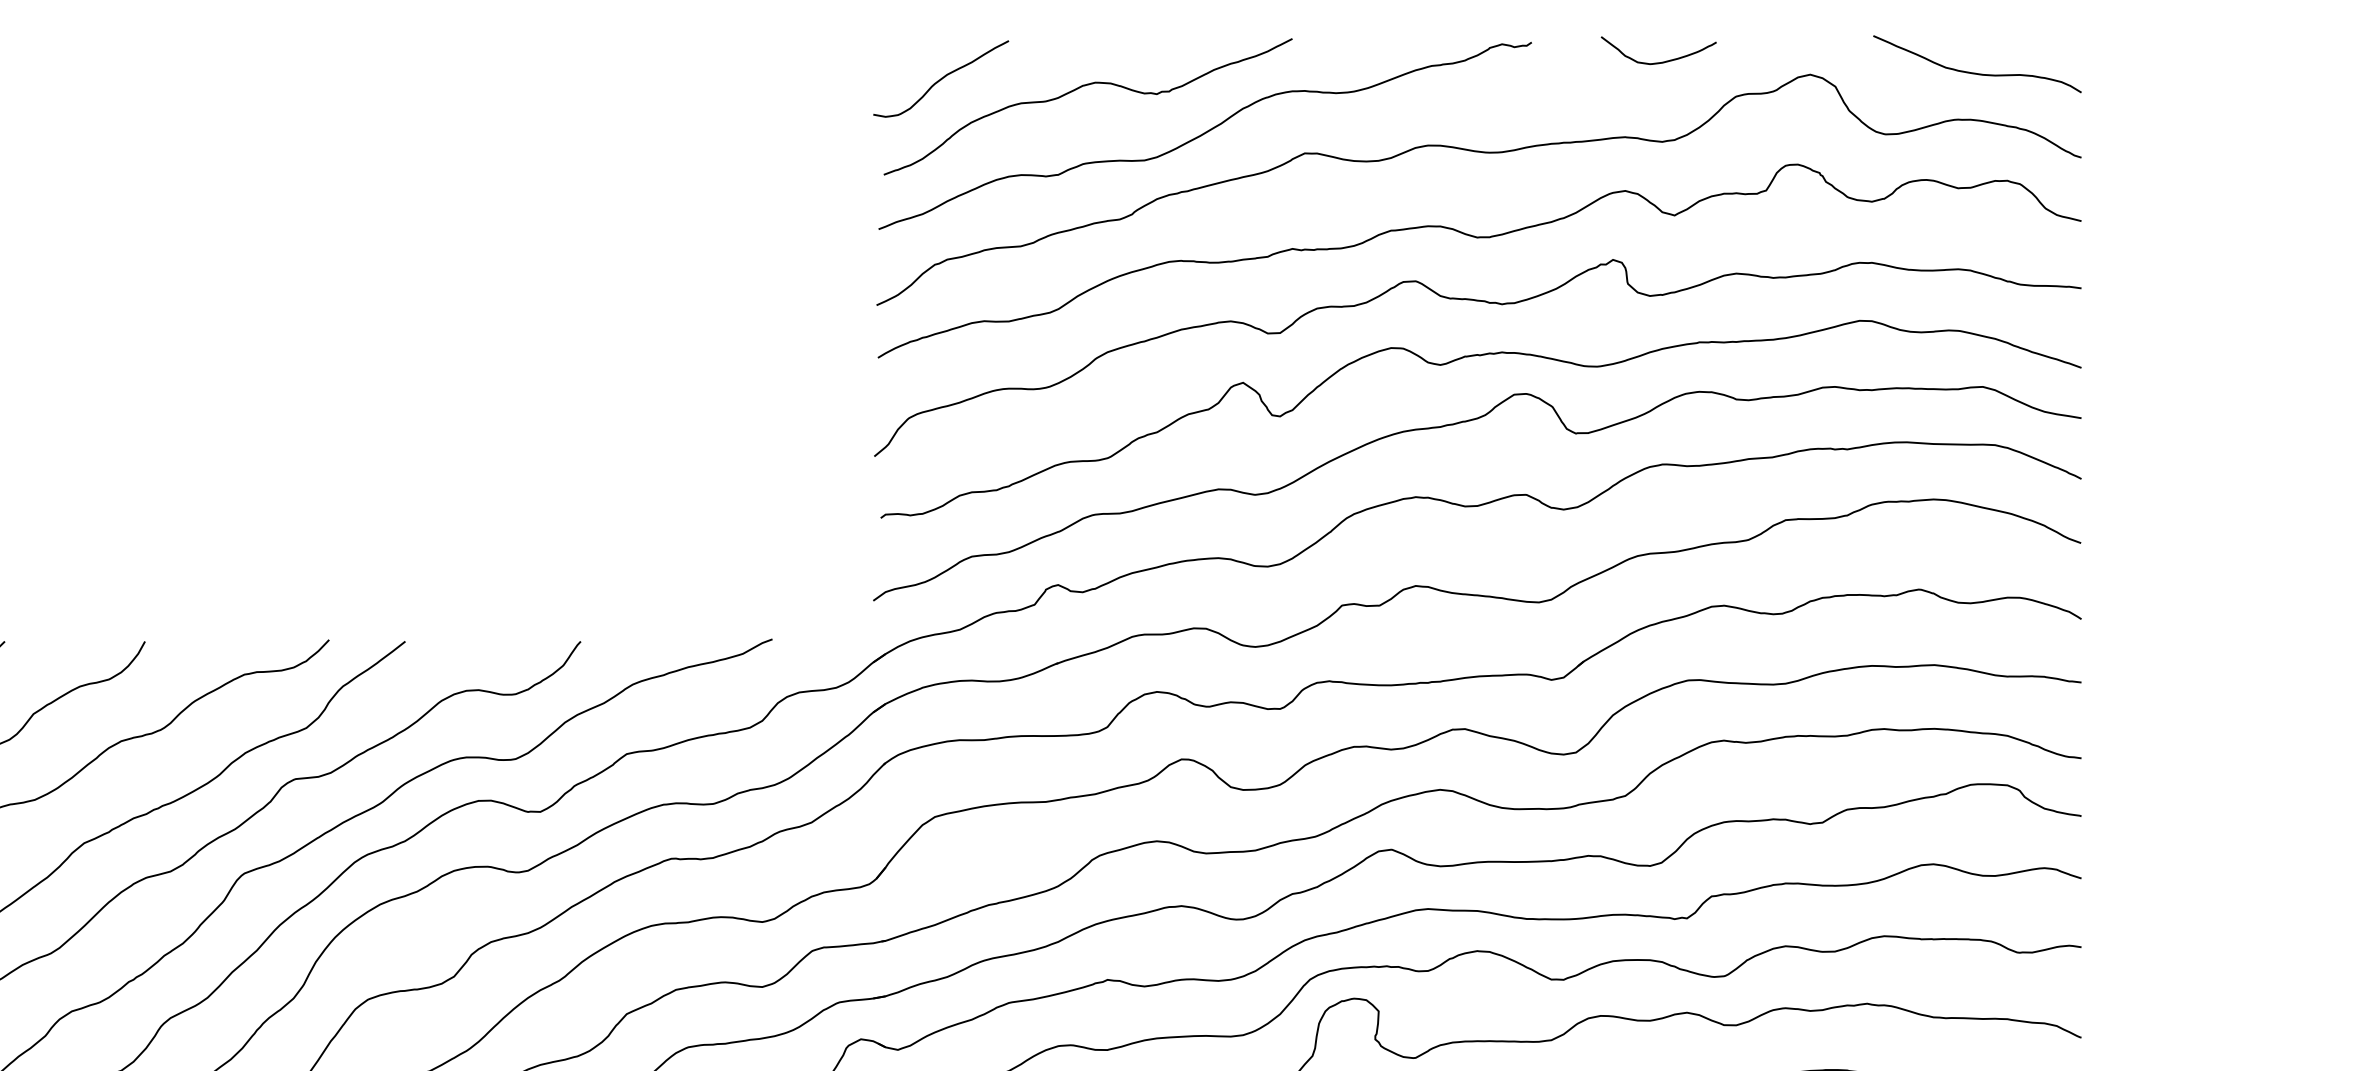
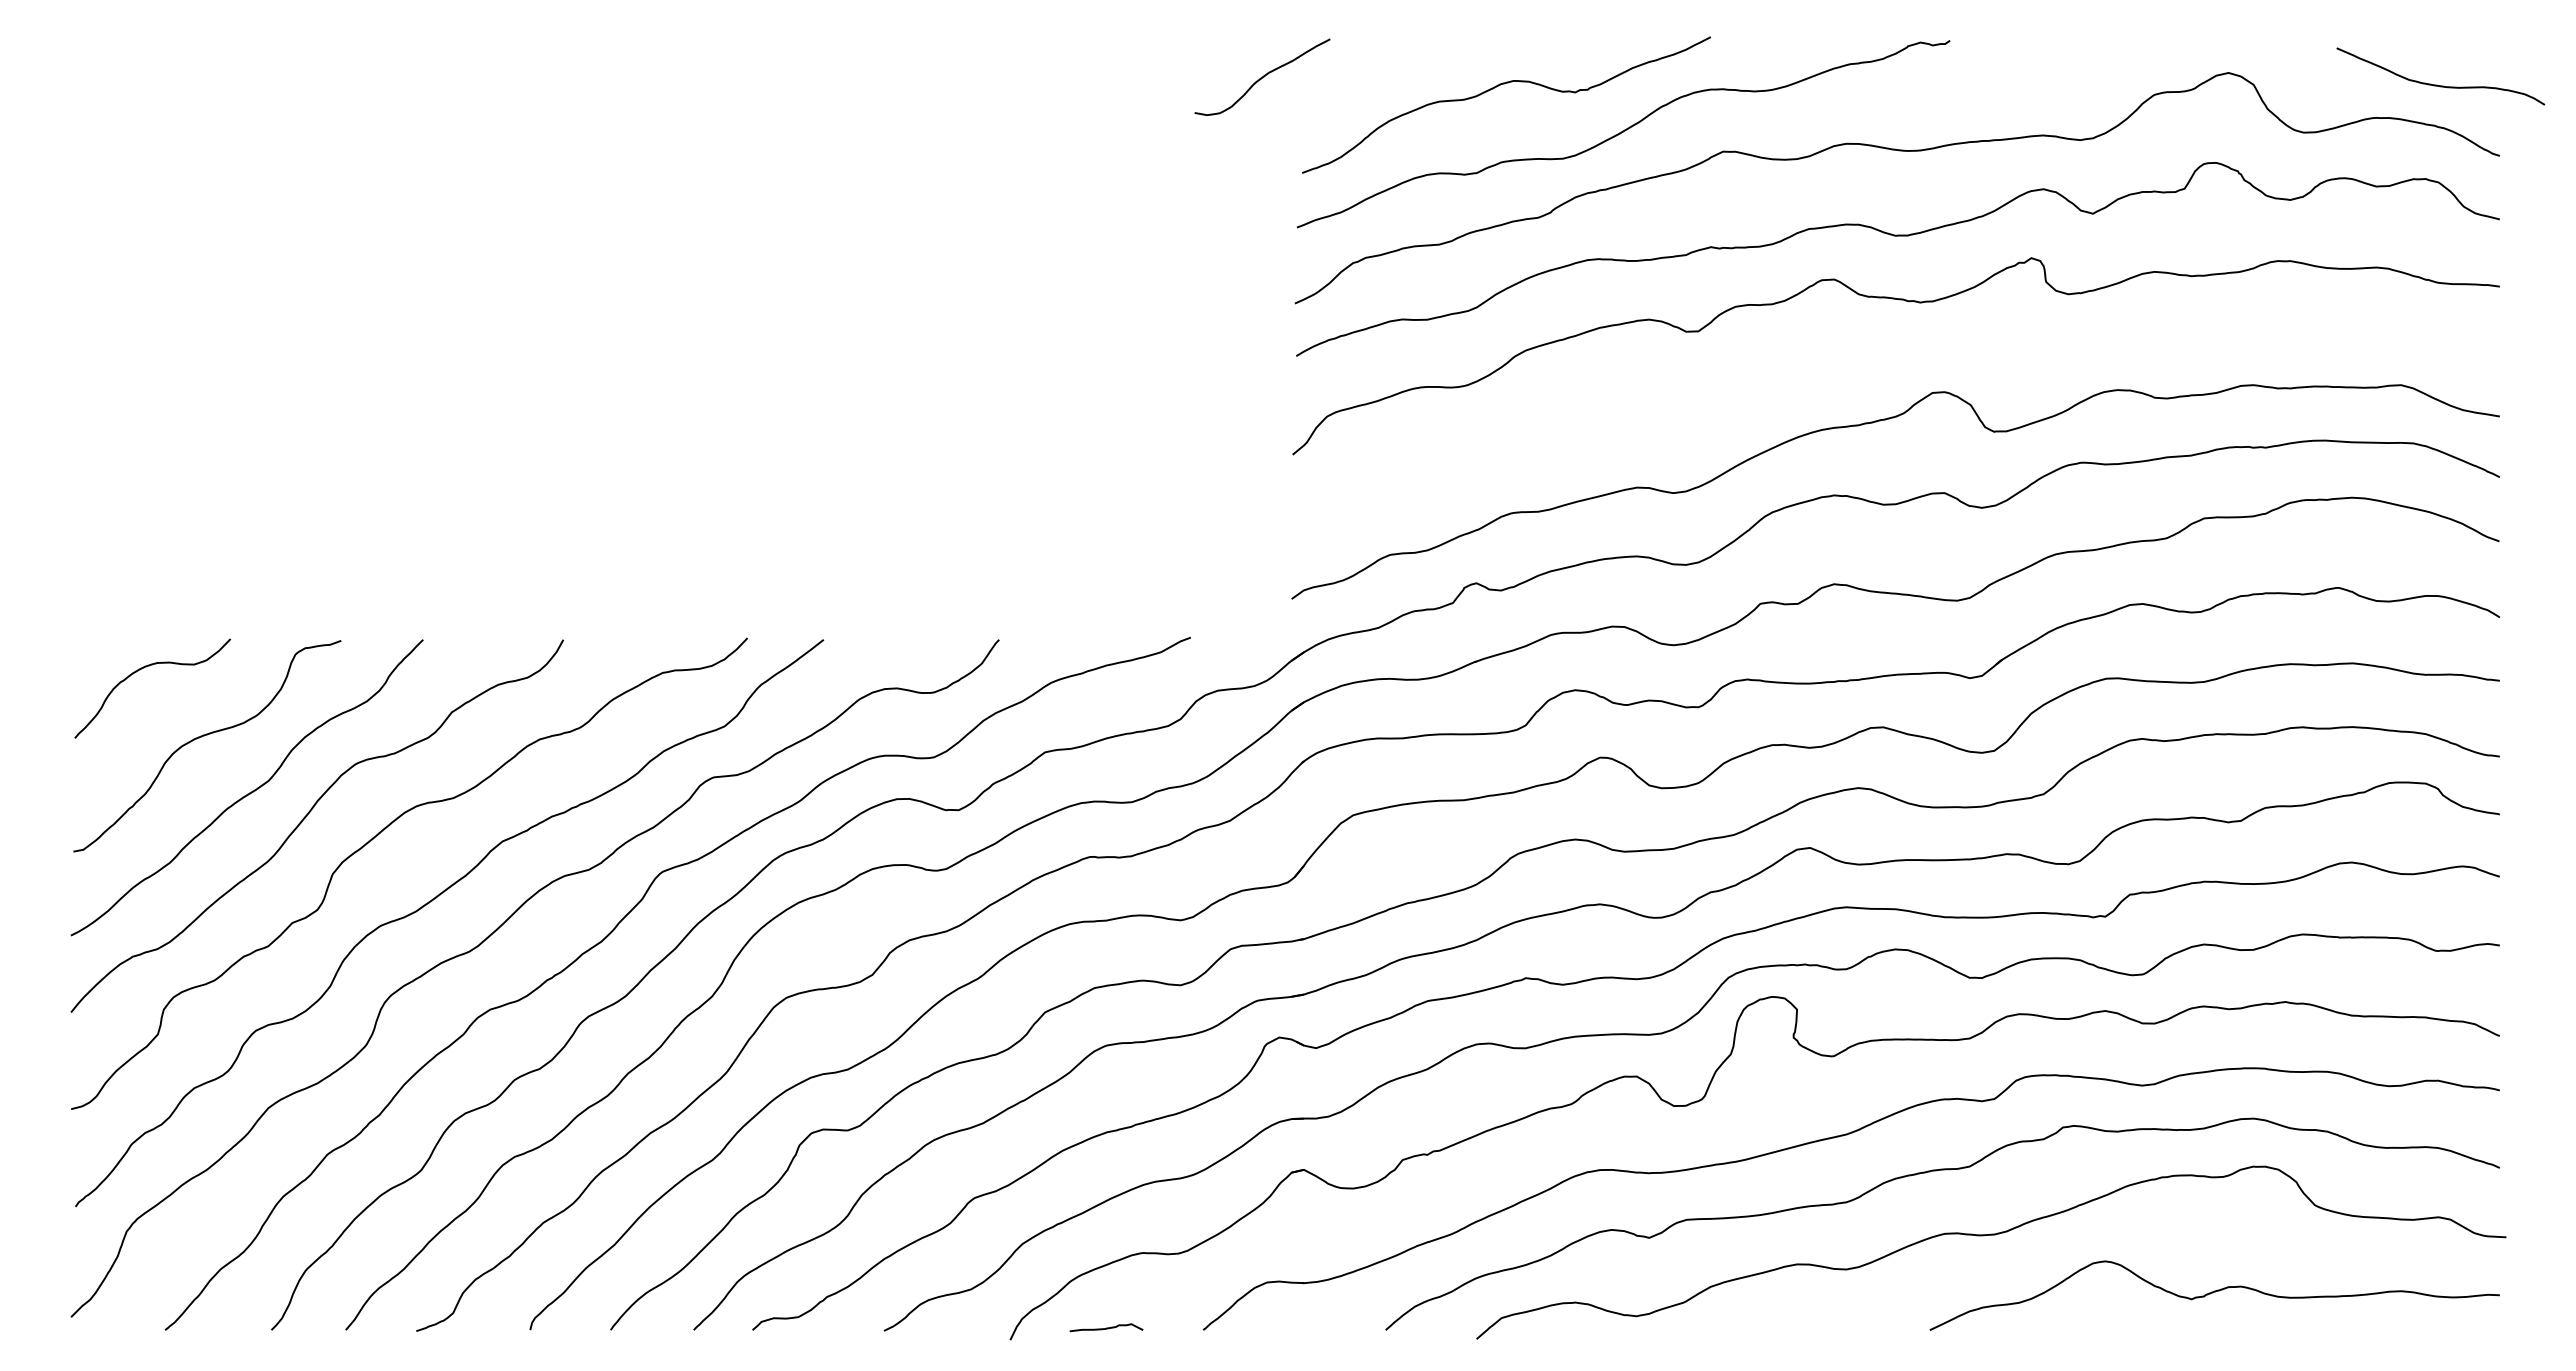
curve: (1663, 61) -> (2081, 59), removed
curve: (1974, 72) -> (2437, 84), moved
curve: (941, 78) -> (1262, 76), moved
curve: (1470, 357) -> (1888, 355), removed

